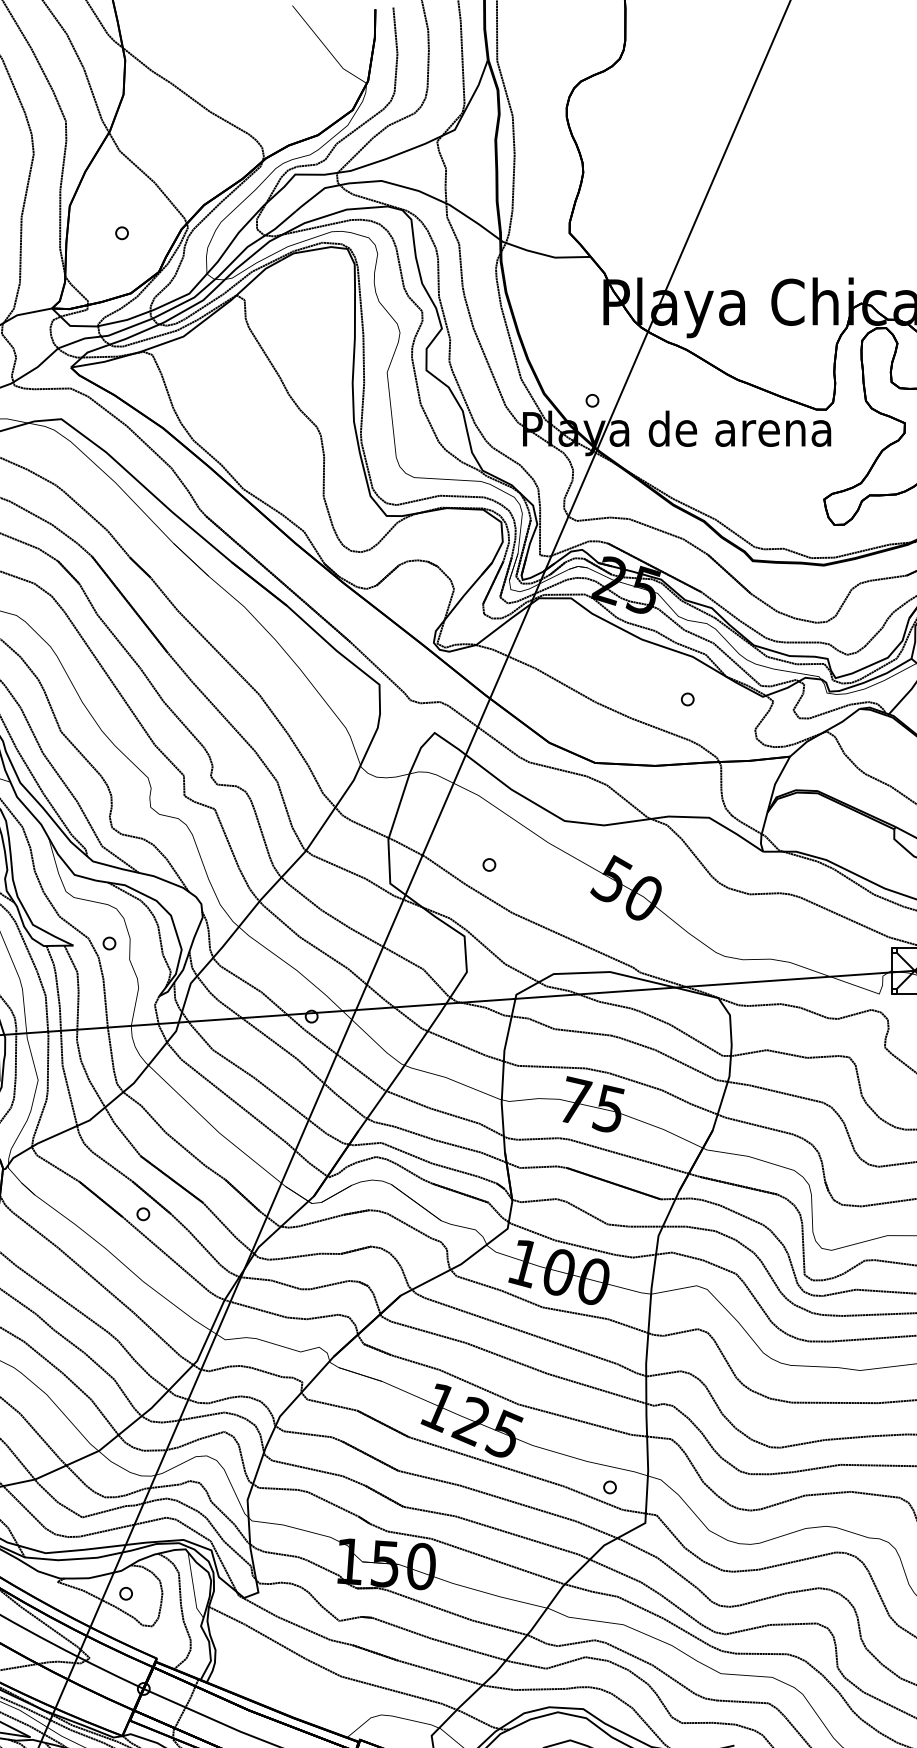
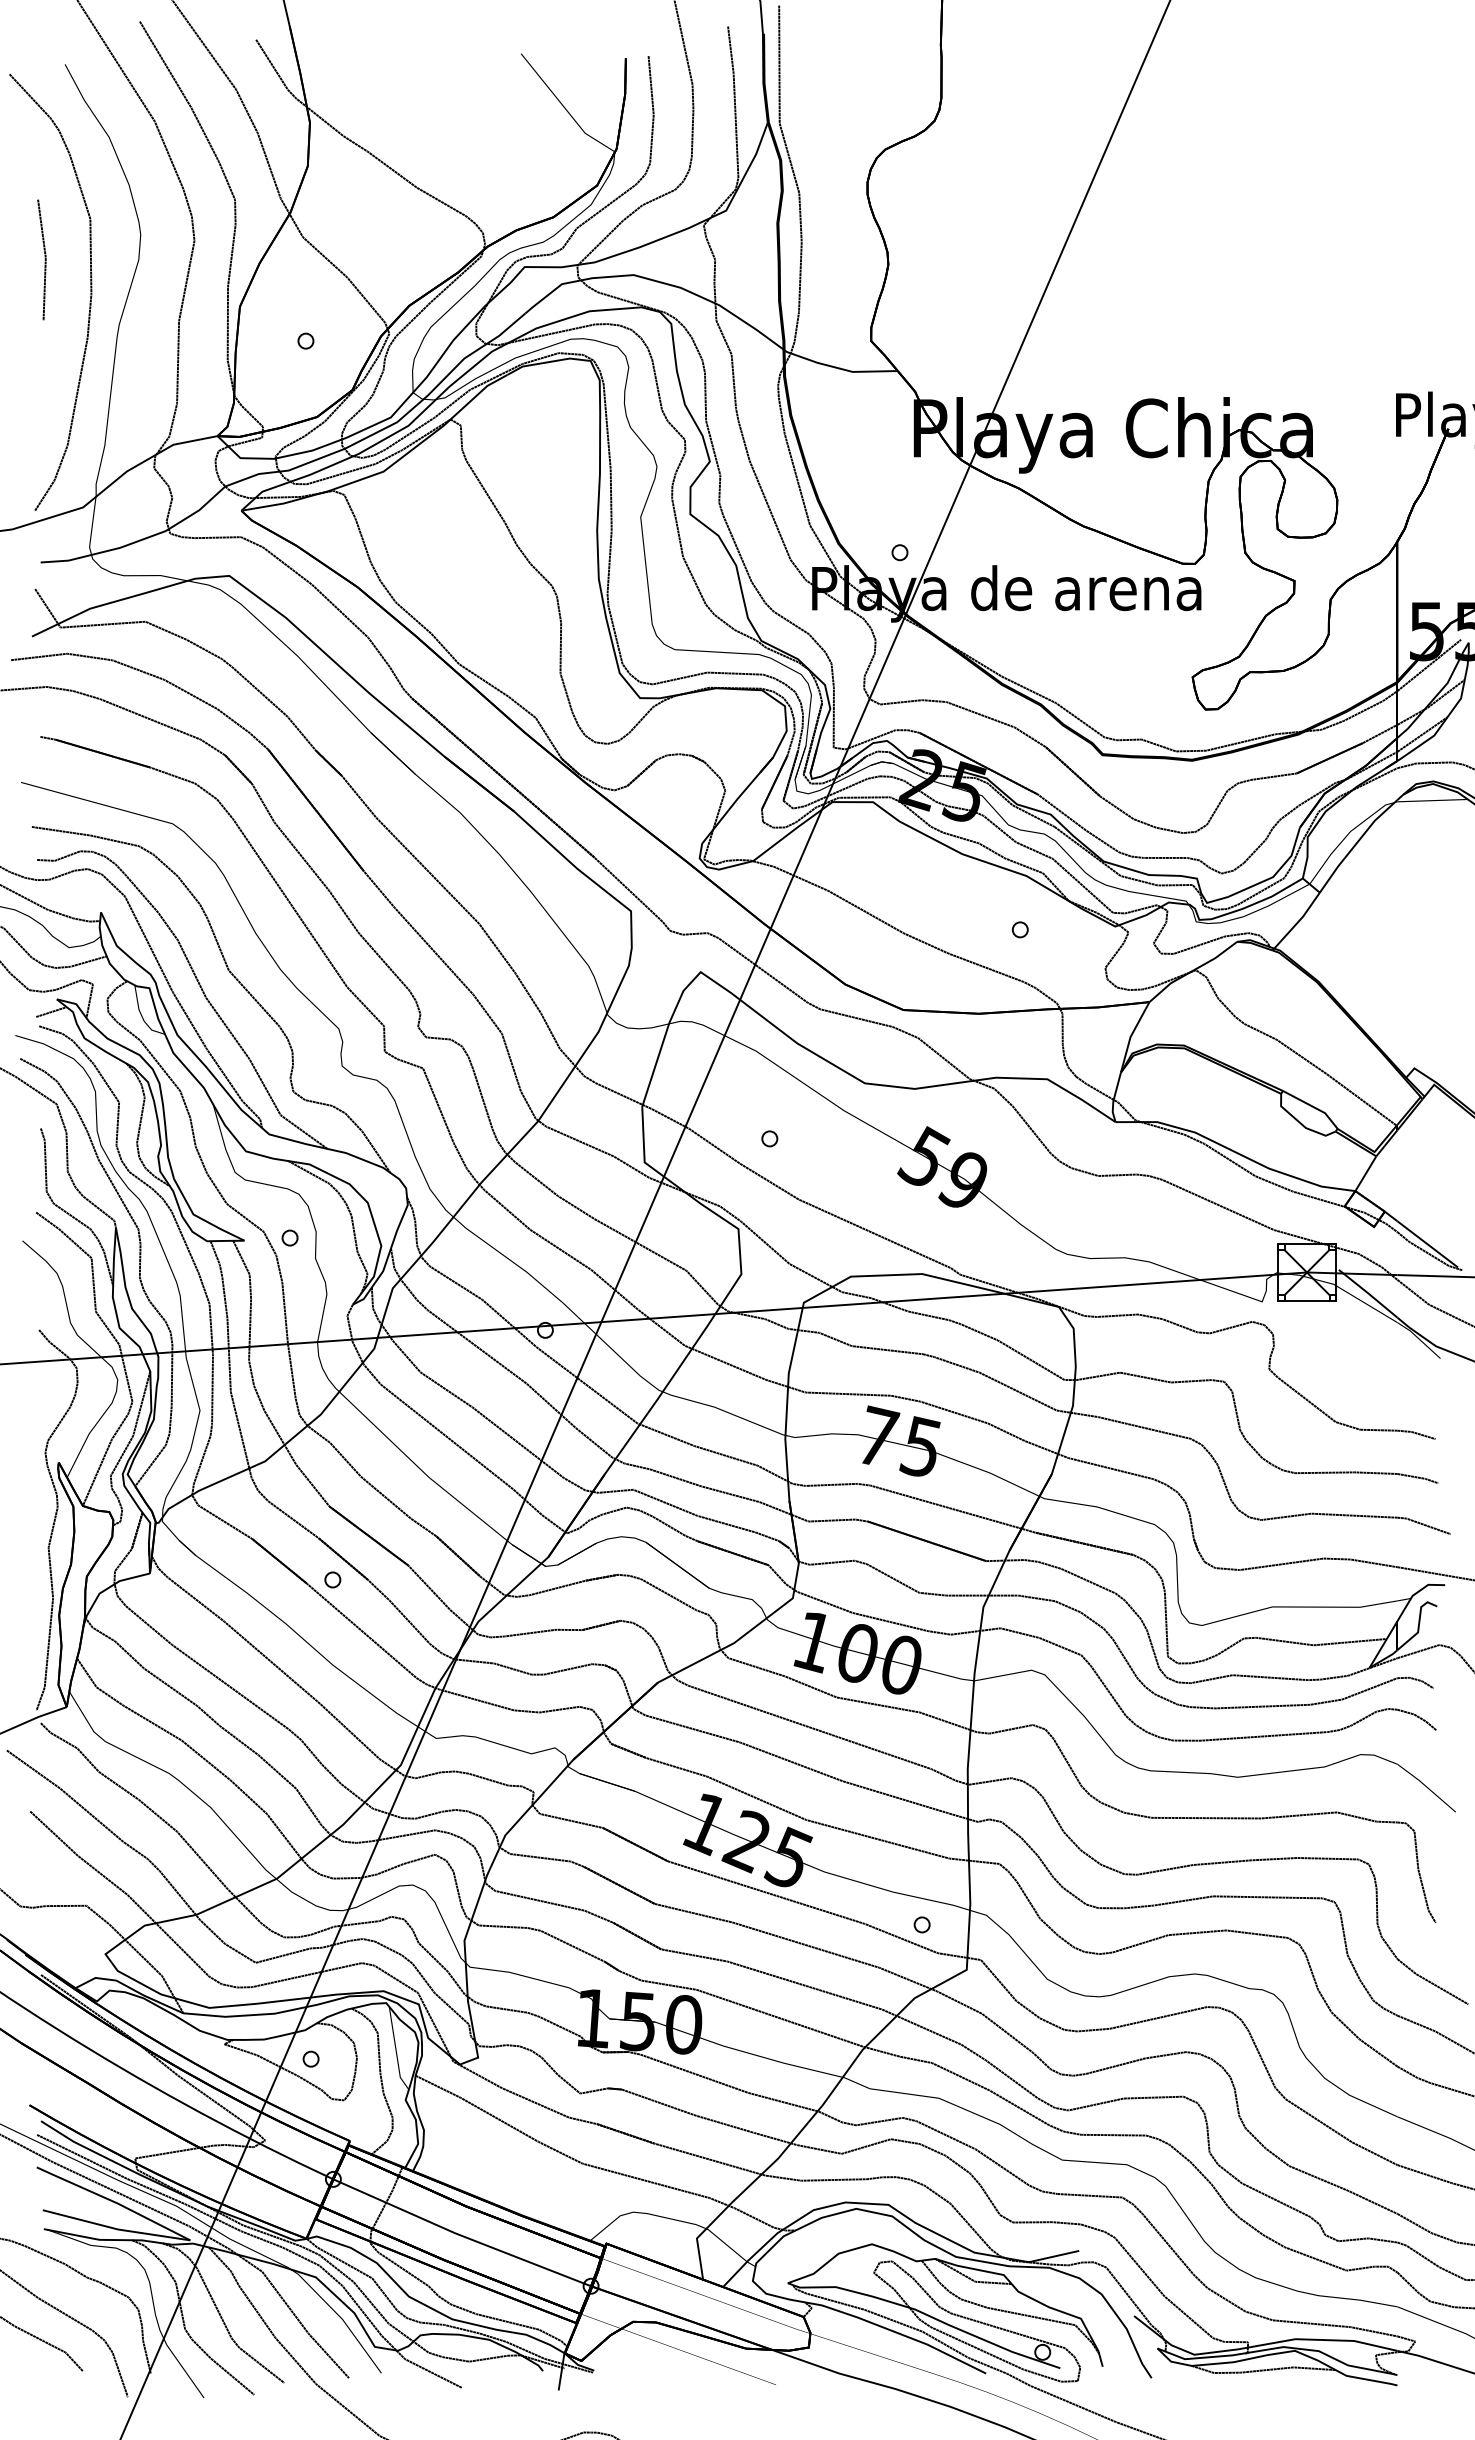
text: (641, 897) -> (962, 1180), 50 -> 59

